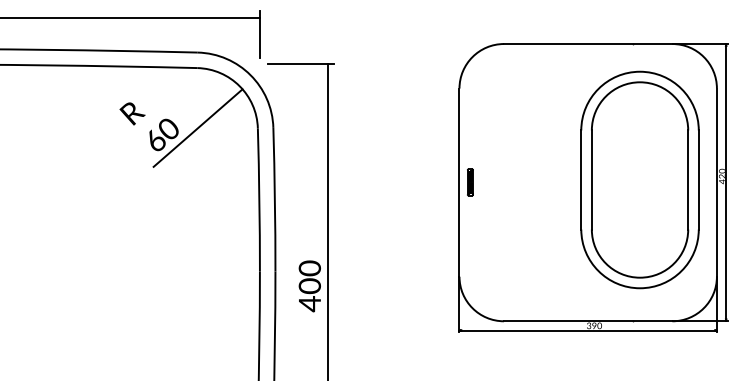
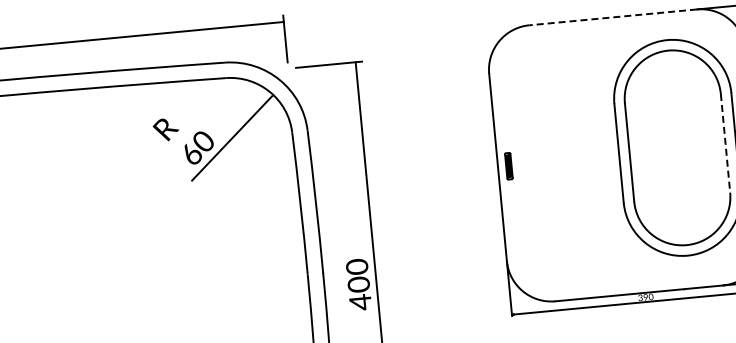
line: (587, 44) -> (612, 17), solid -> dashed
line: (688, 180) -> (725, 143), solid -> dashed

